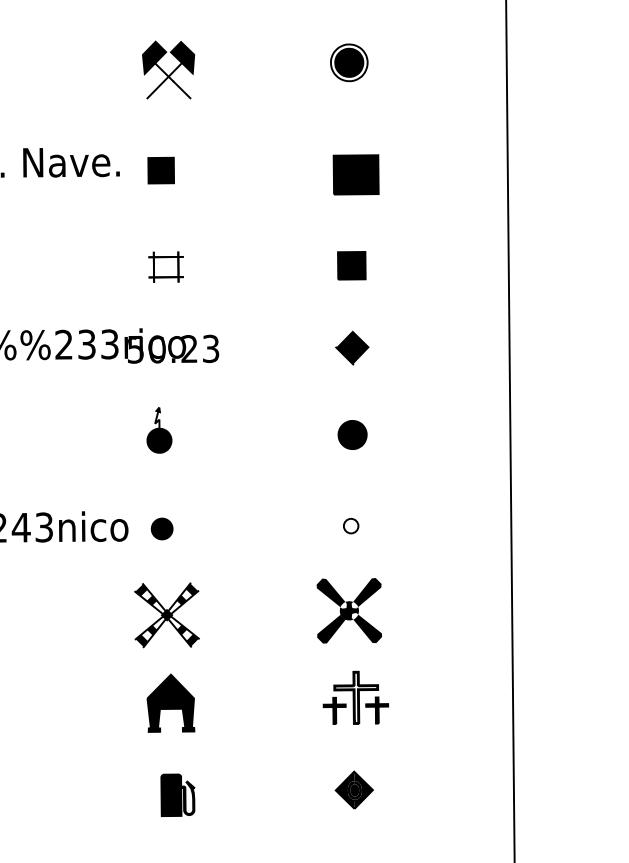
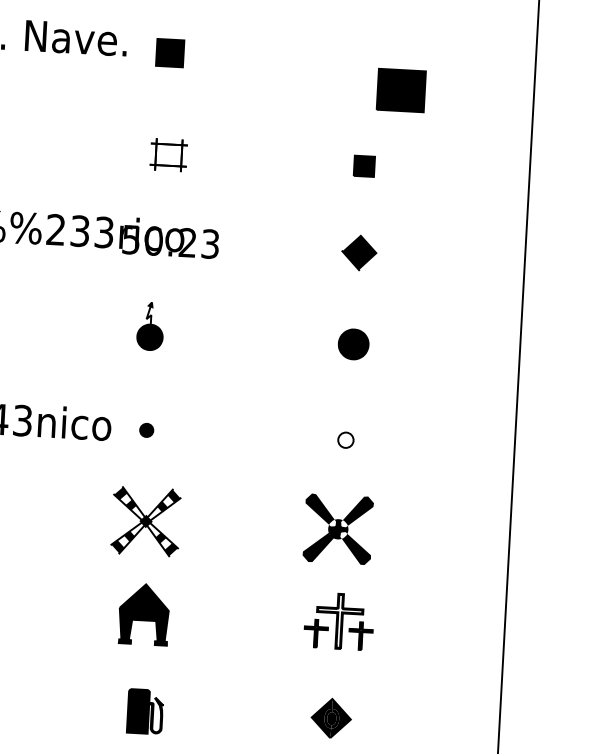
part: (355, 174) -> (400, 90), moved
part: (351, 265) -> (364, 165), size x0.7
part: (161, 528) -> (146, 429), size x0.6

